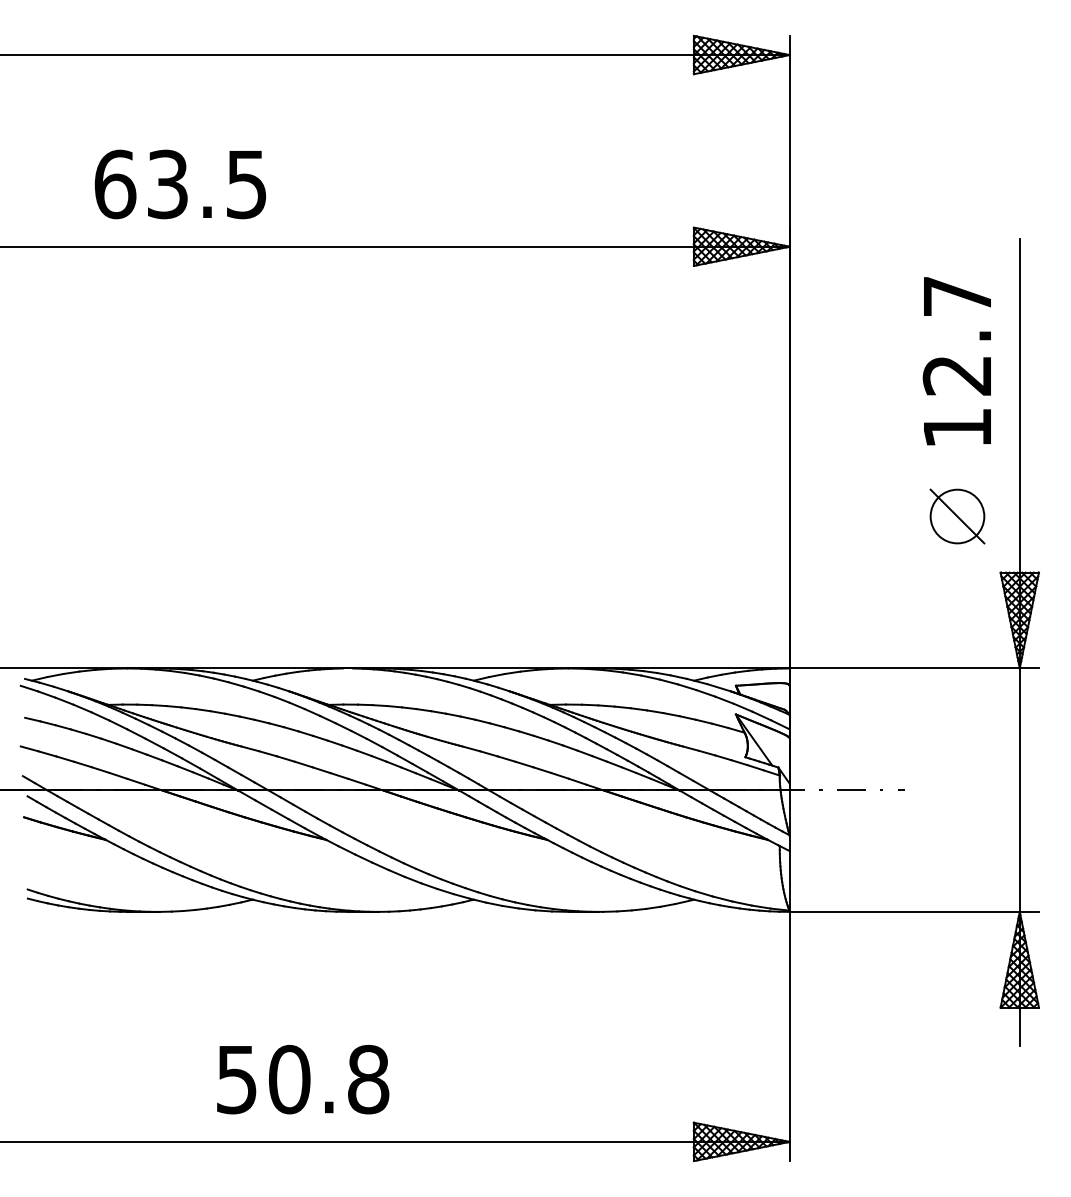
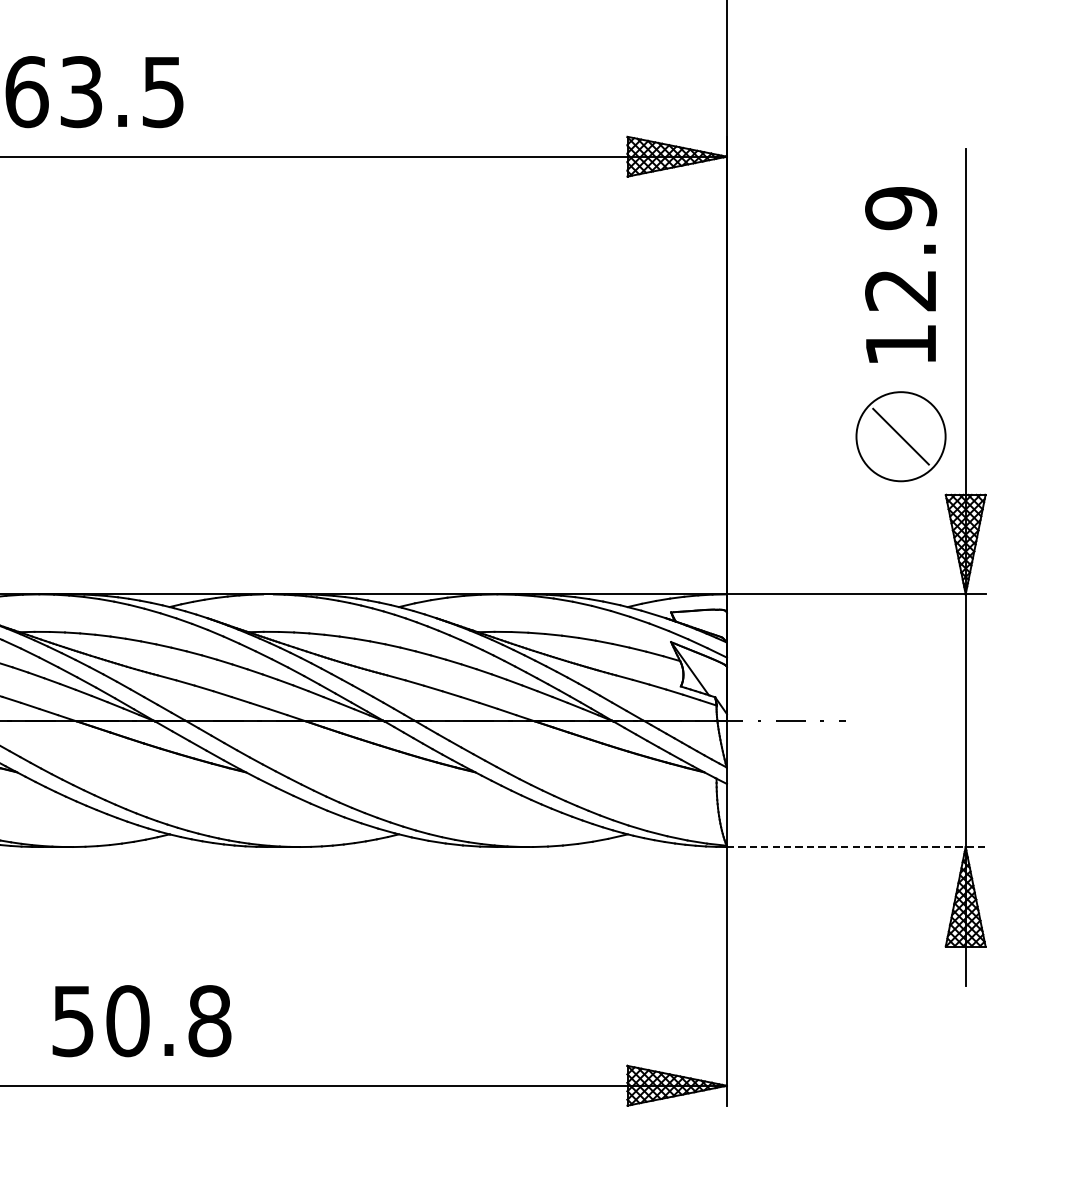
text: (957, 296) -> (901, 208), 12.7 -> 12.9
circle: (957, 516) -> (901, 436), size x1.6
line: (914, 911) -> (856, 846), solid -> dashed
text: (303, 1079) -> (142, 1021), moved

